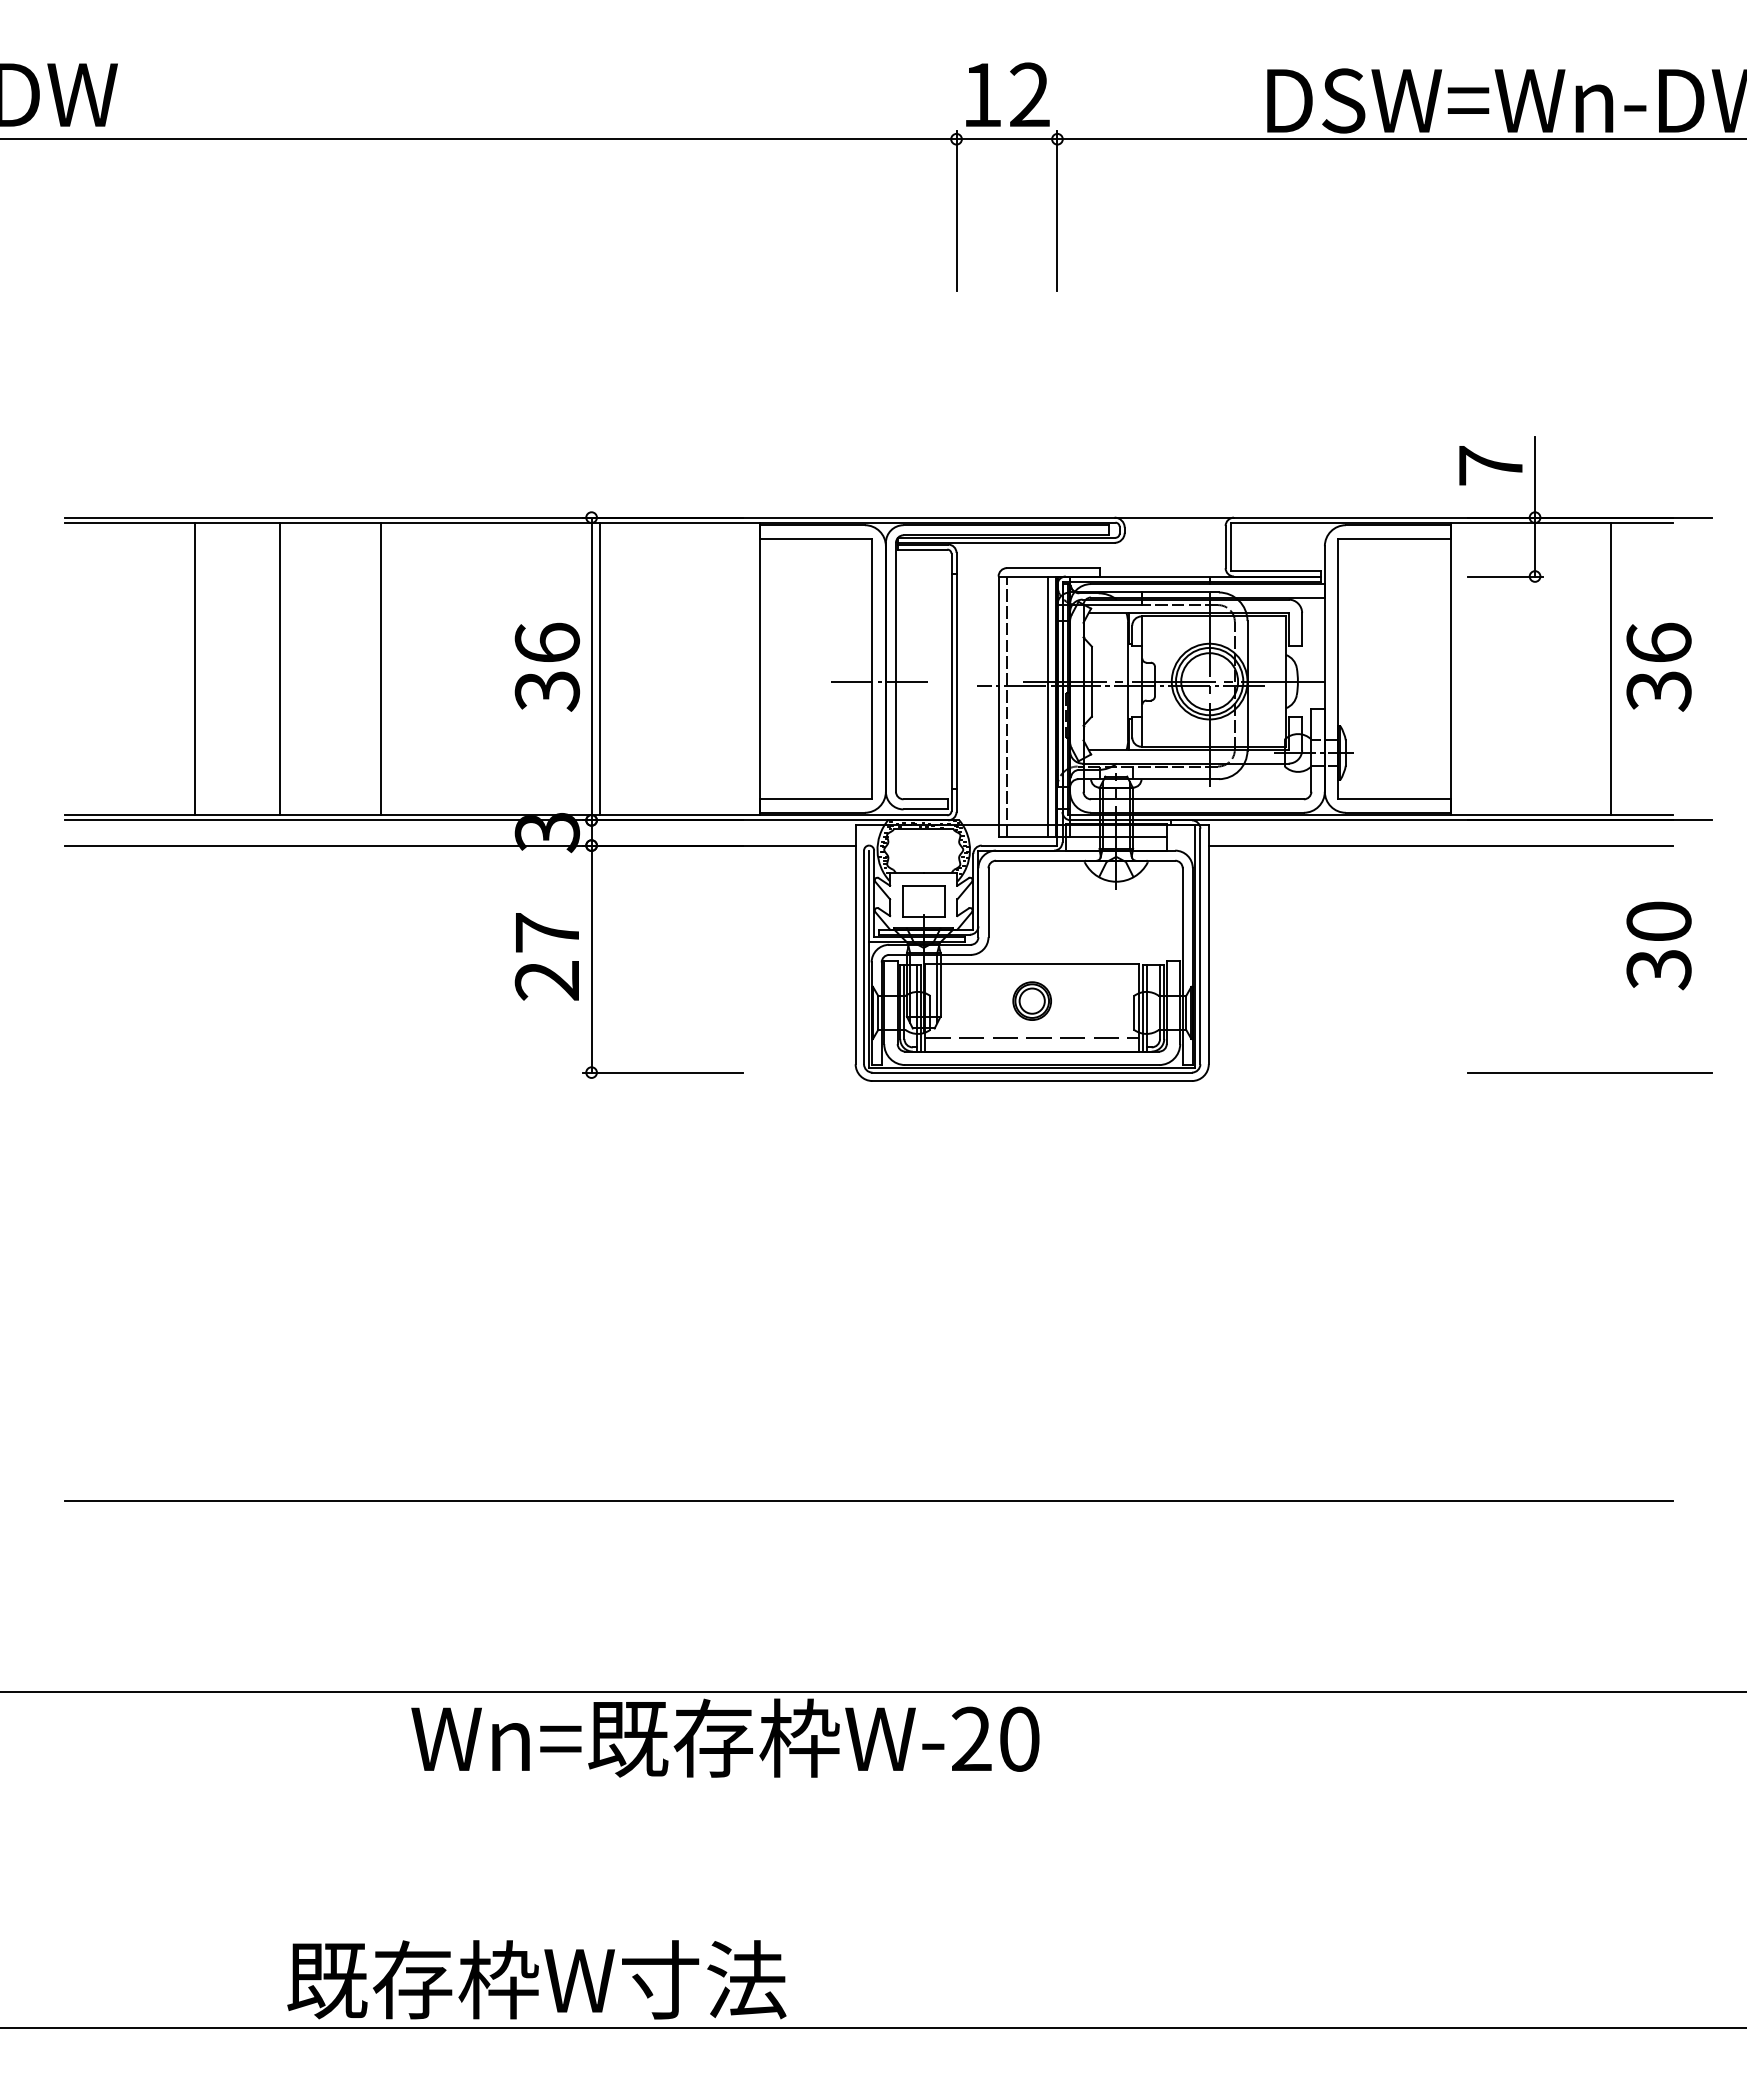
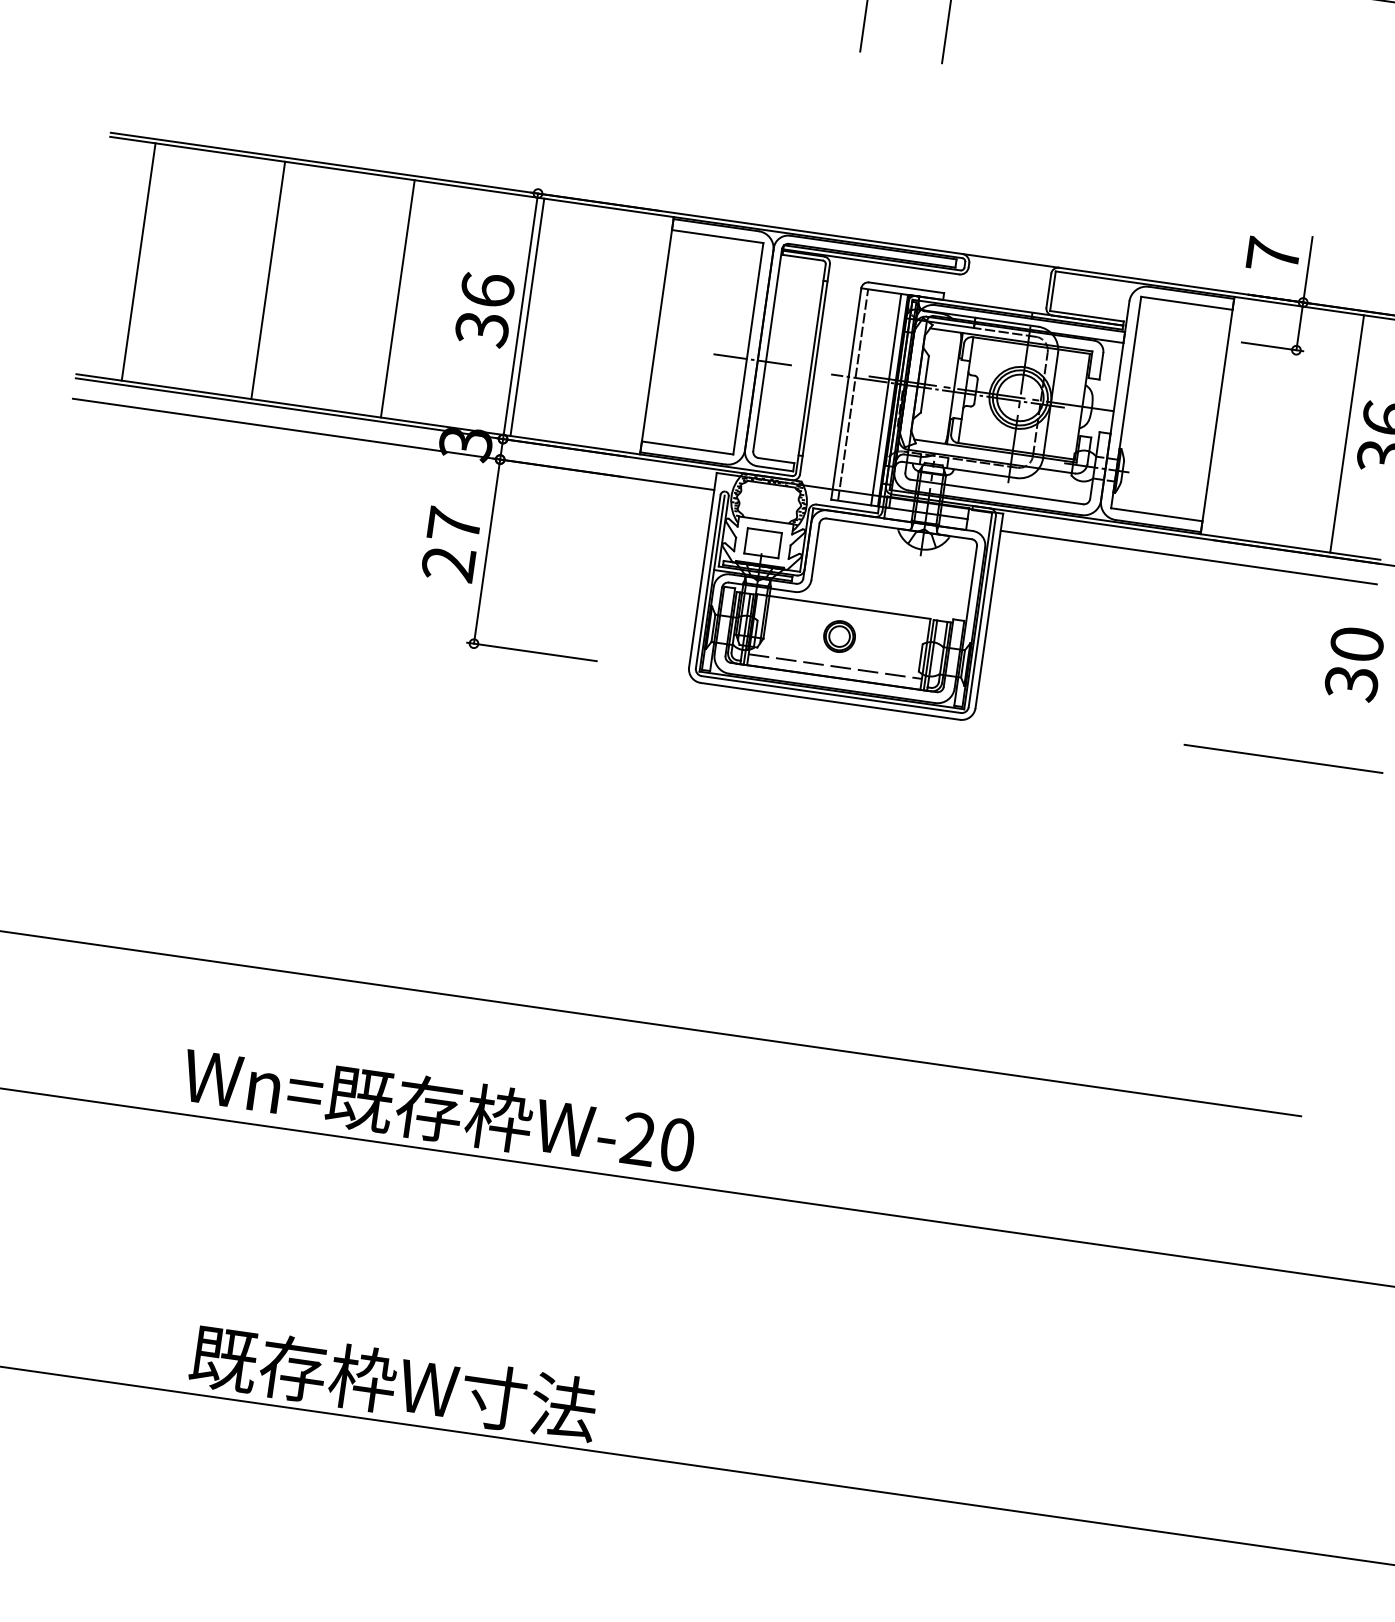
line: (194, 668) -> (138, 261), moved
line: (381, 668) -> (398, 298), moved
text: (725, 1737) -> (439, 1109), moved
text: (536, 1979) -> (393, 1382), moved

